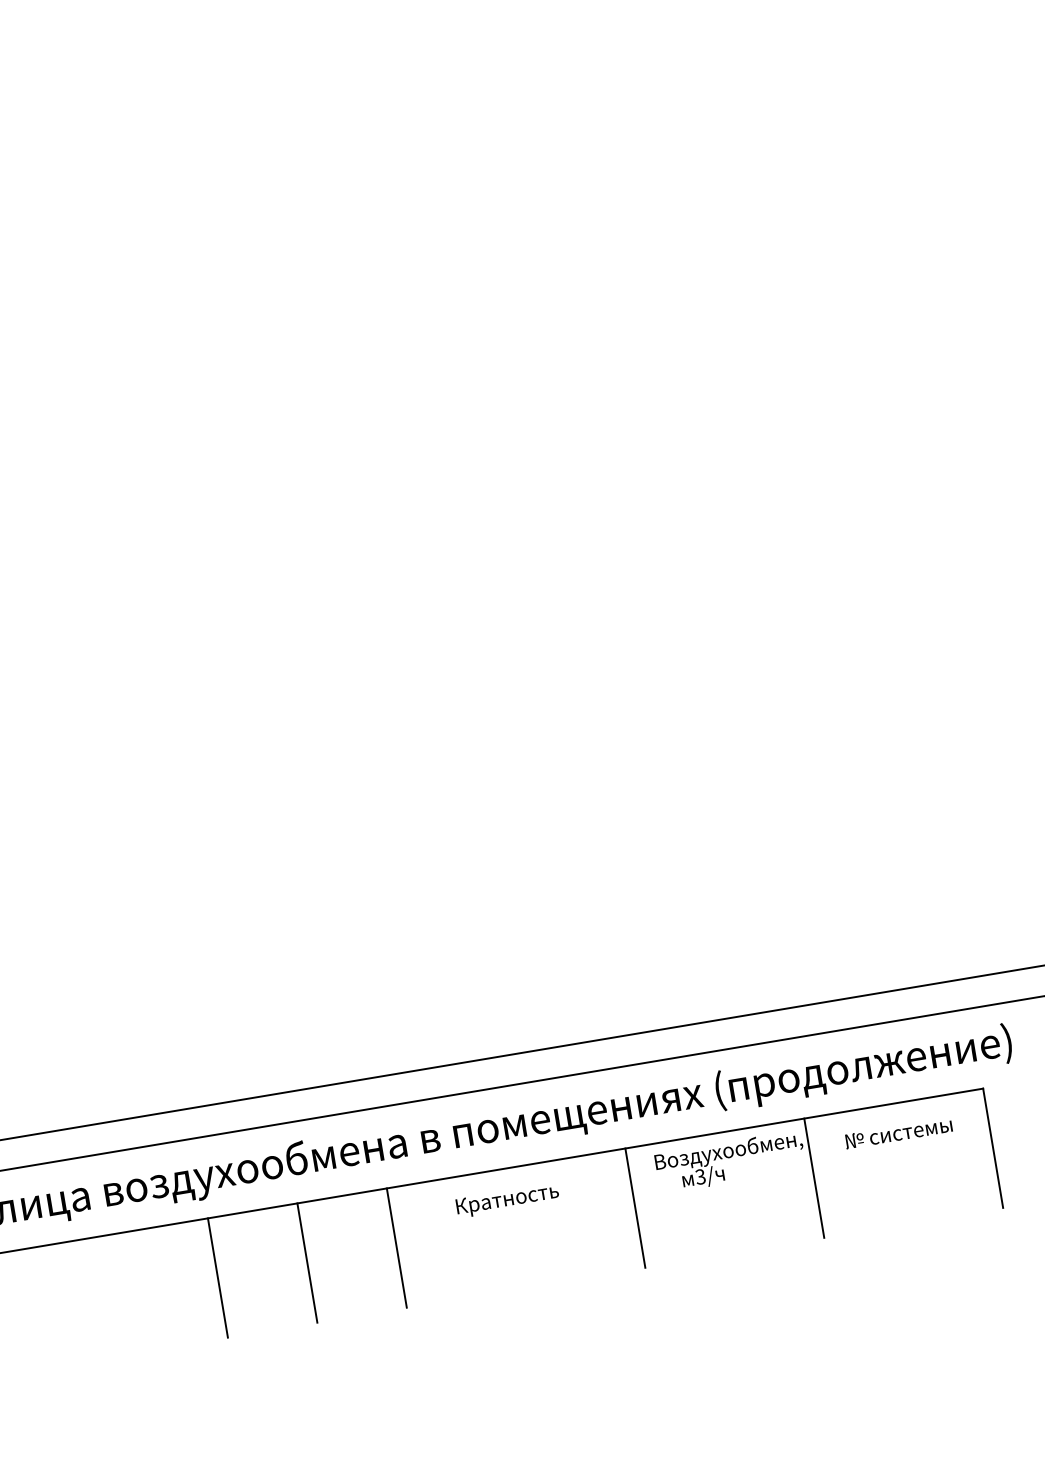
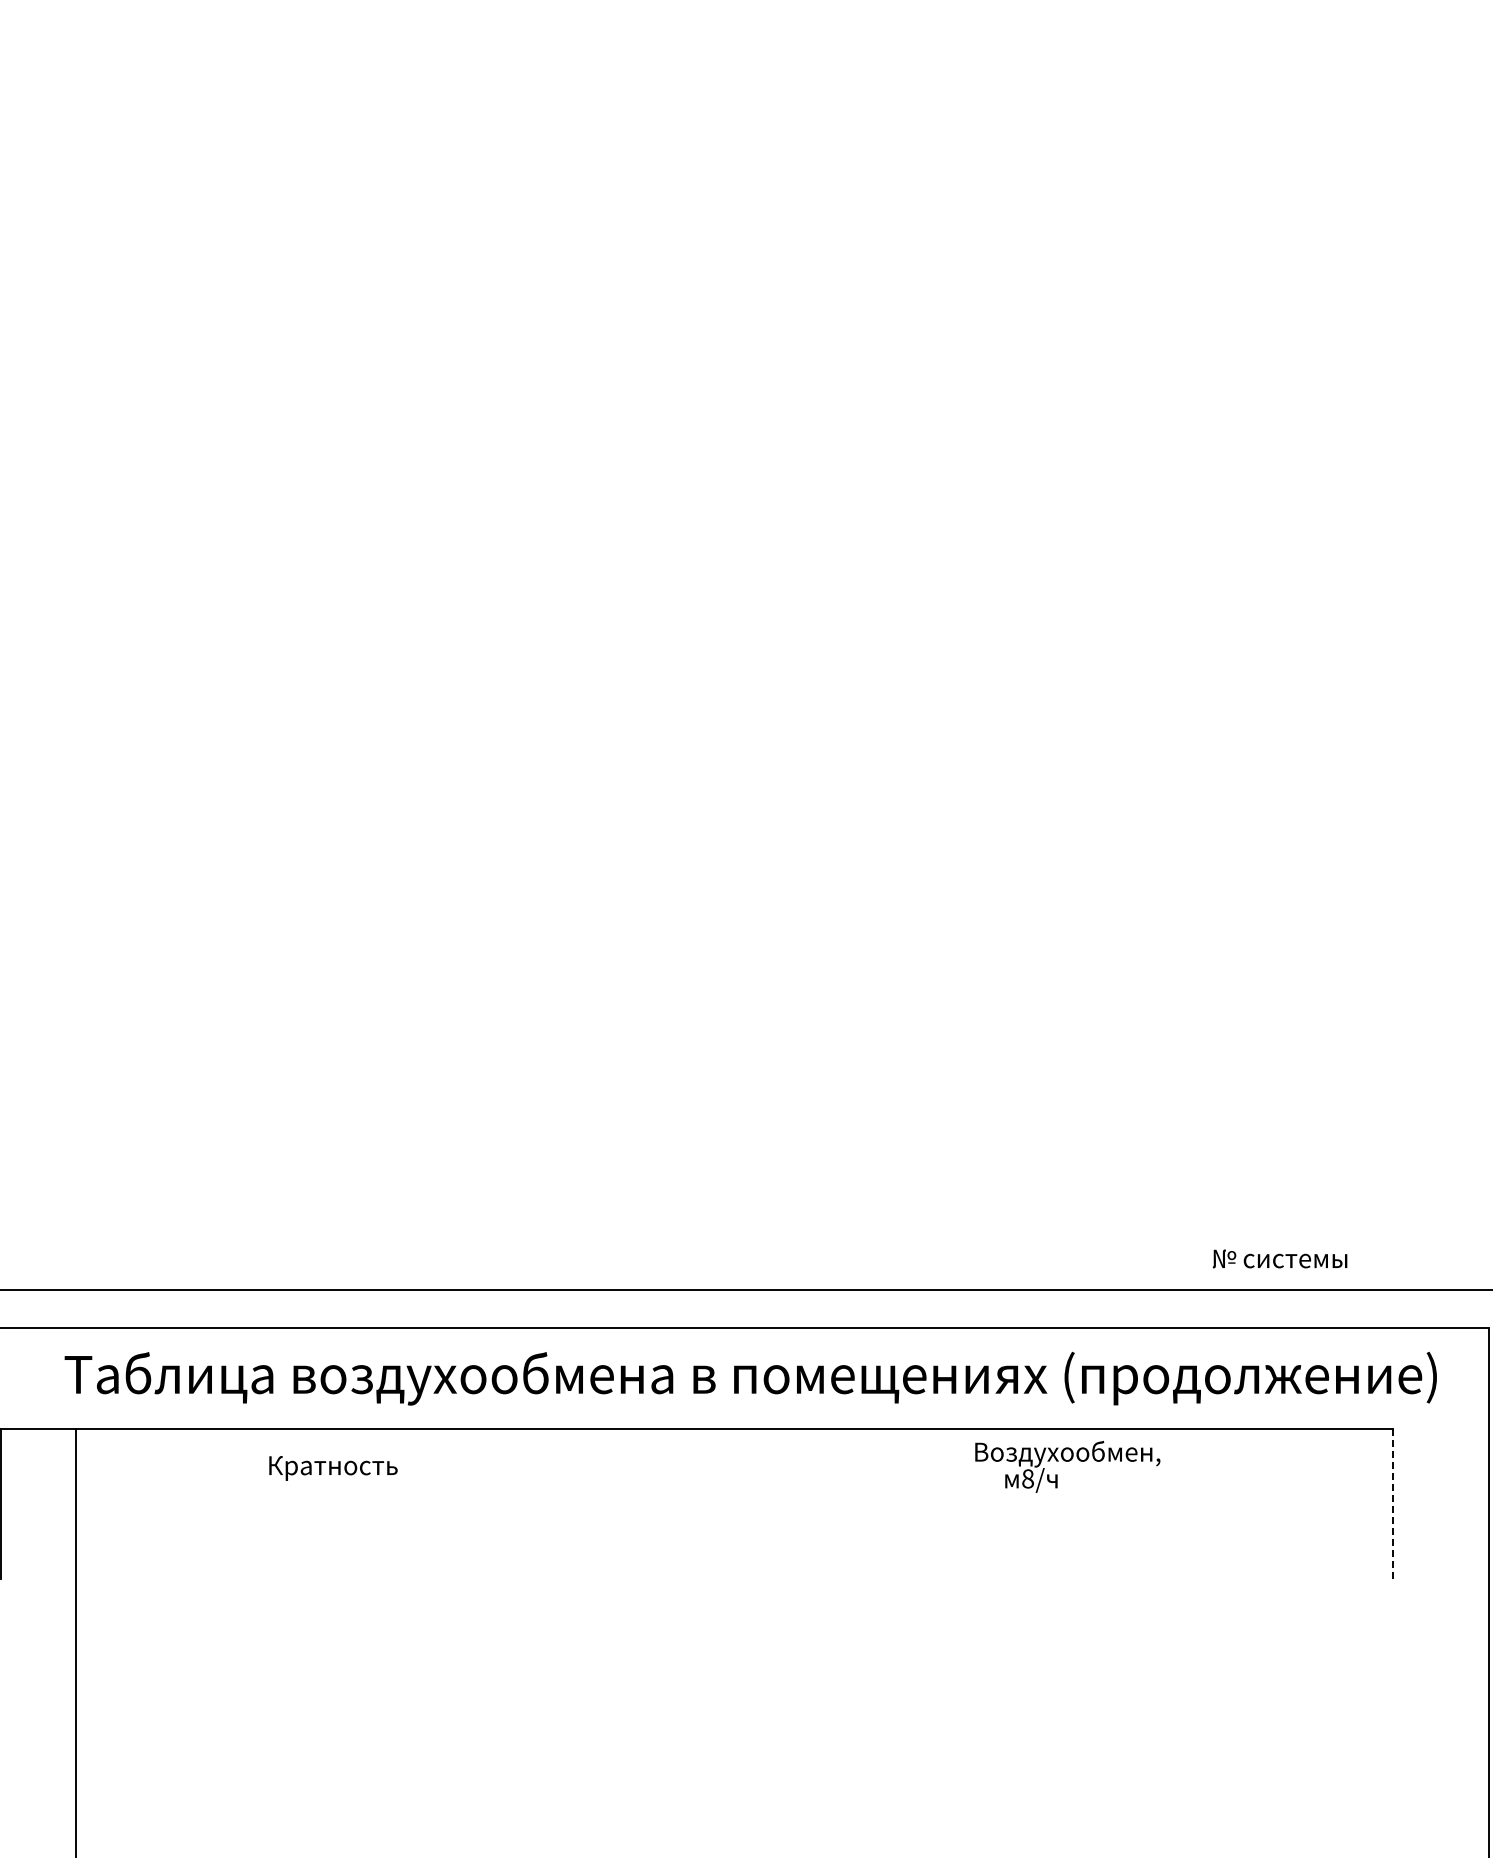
text: (898, 1132) -> (1280, 1258), moved
line: (992, 1148) -> (1392, 1504), solid -> dashed
text: (700, 1176) -> (1027, 1478), 3/ -> 8/
line: (814, 1177) -> (1167, 1503), removed
text: (507, 1200) -> (333, 1468), moved
line: (635, 1207) -> (941, 1503), removed
line: (396, 1247) -> (640, 1503), removed
line: (307, 1262) -> (527, 1503), removed
line: (217, 1277) -> (414, 1503), removed

